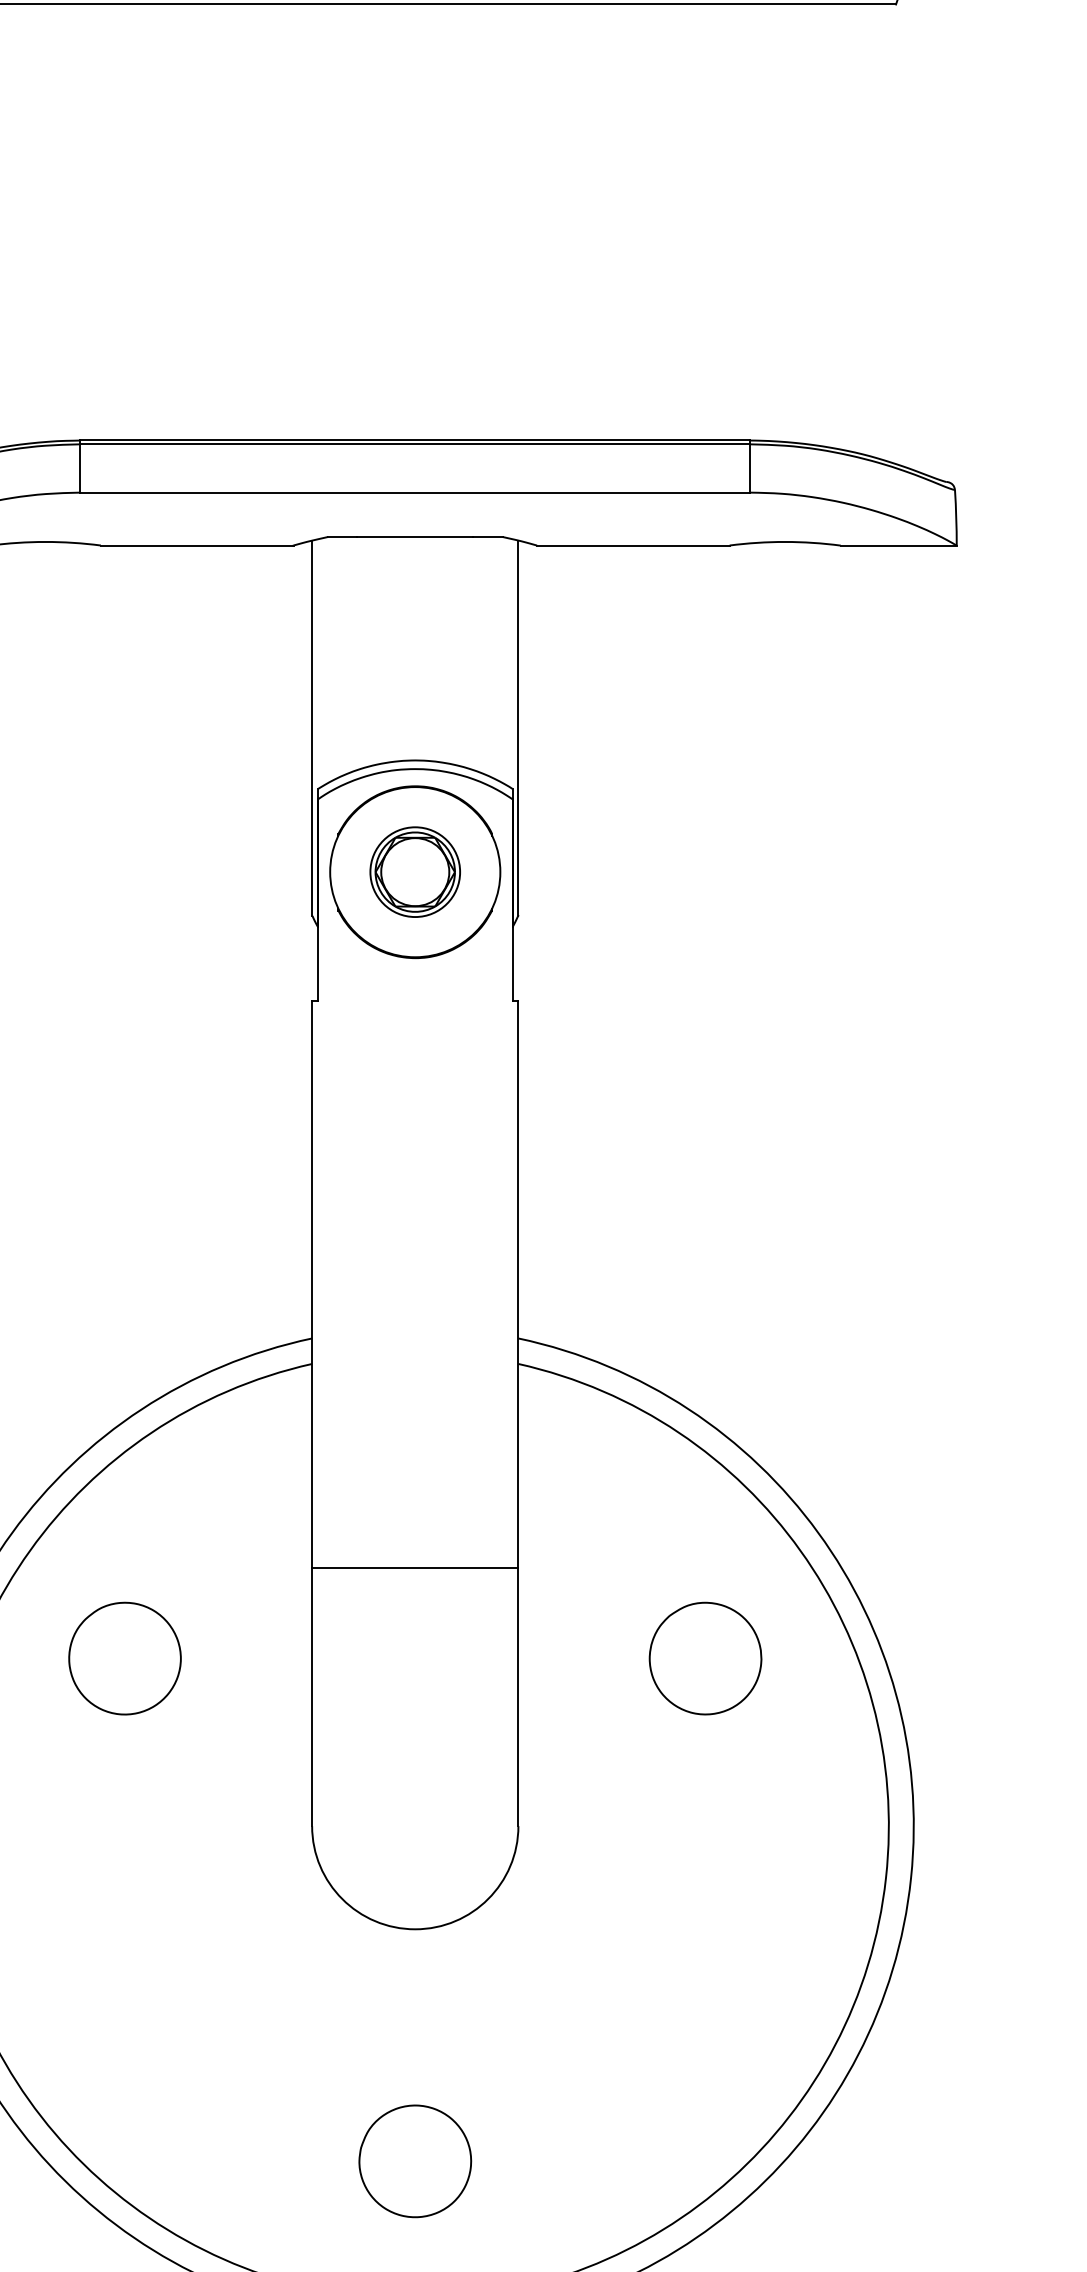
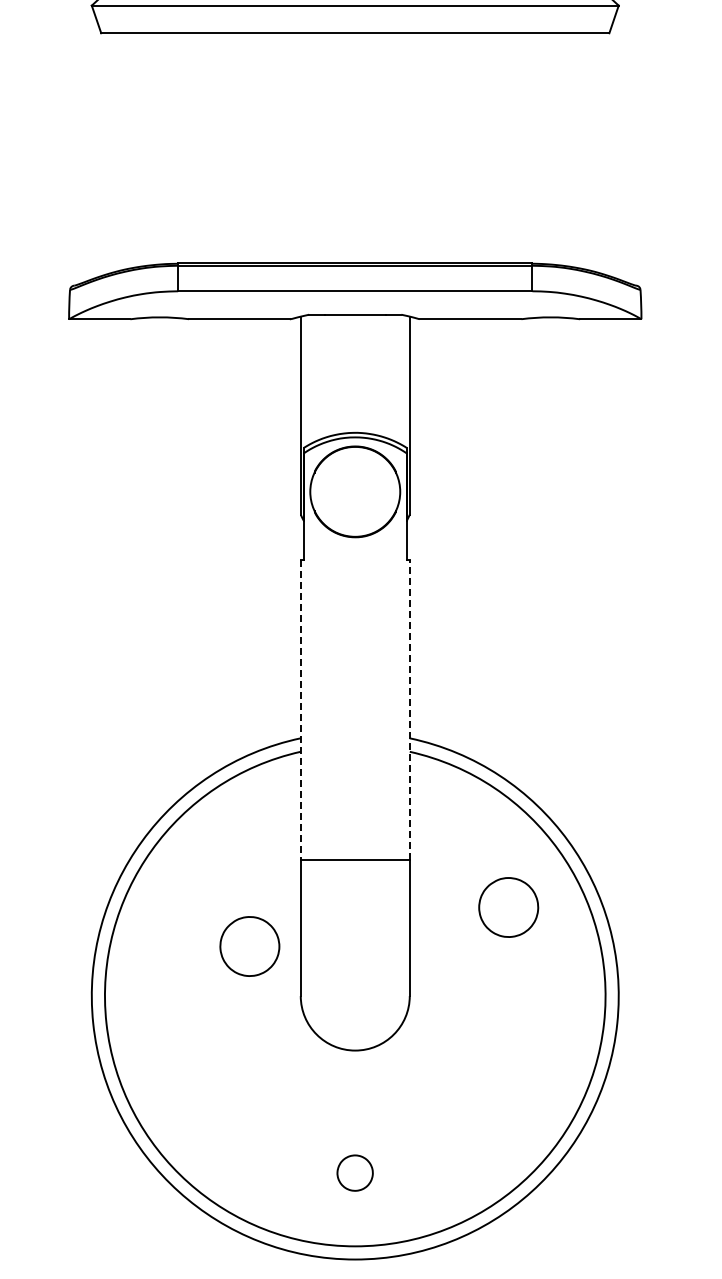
part: (413, 871) -> (354, 491), removed
line: (311, 1283) -> (300, 709), solid -> dashed
line: (517, 1283) -> (409, 709), solid -> dashed
part: (124, 1658) -> (249, 946), moved
part: (413, 2159) -> (354, 1172), size x0.6

